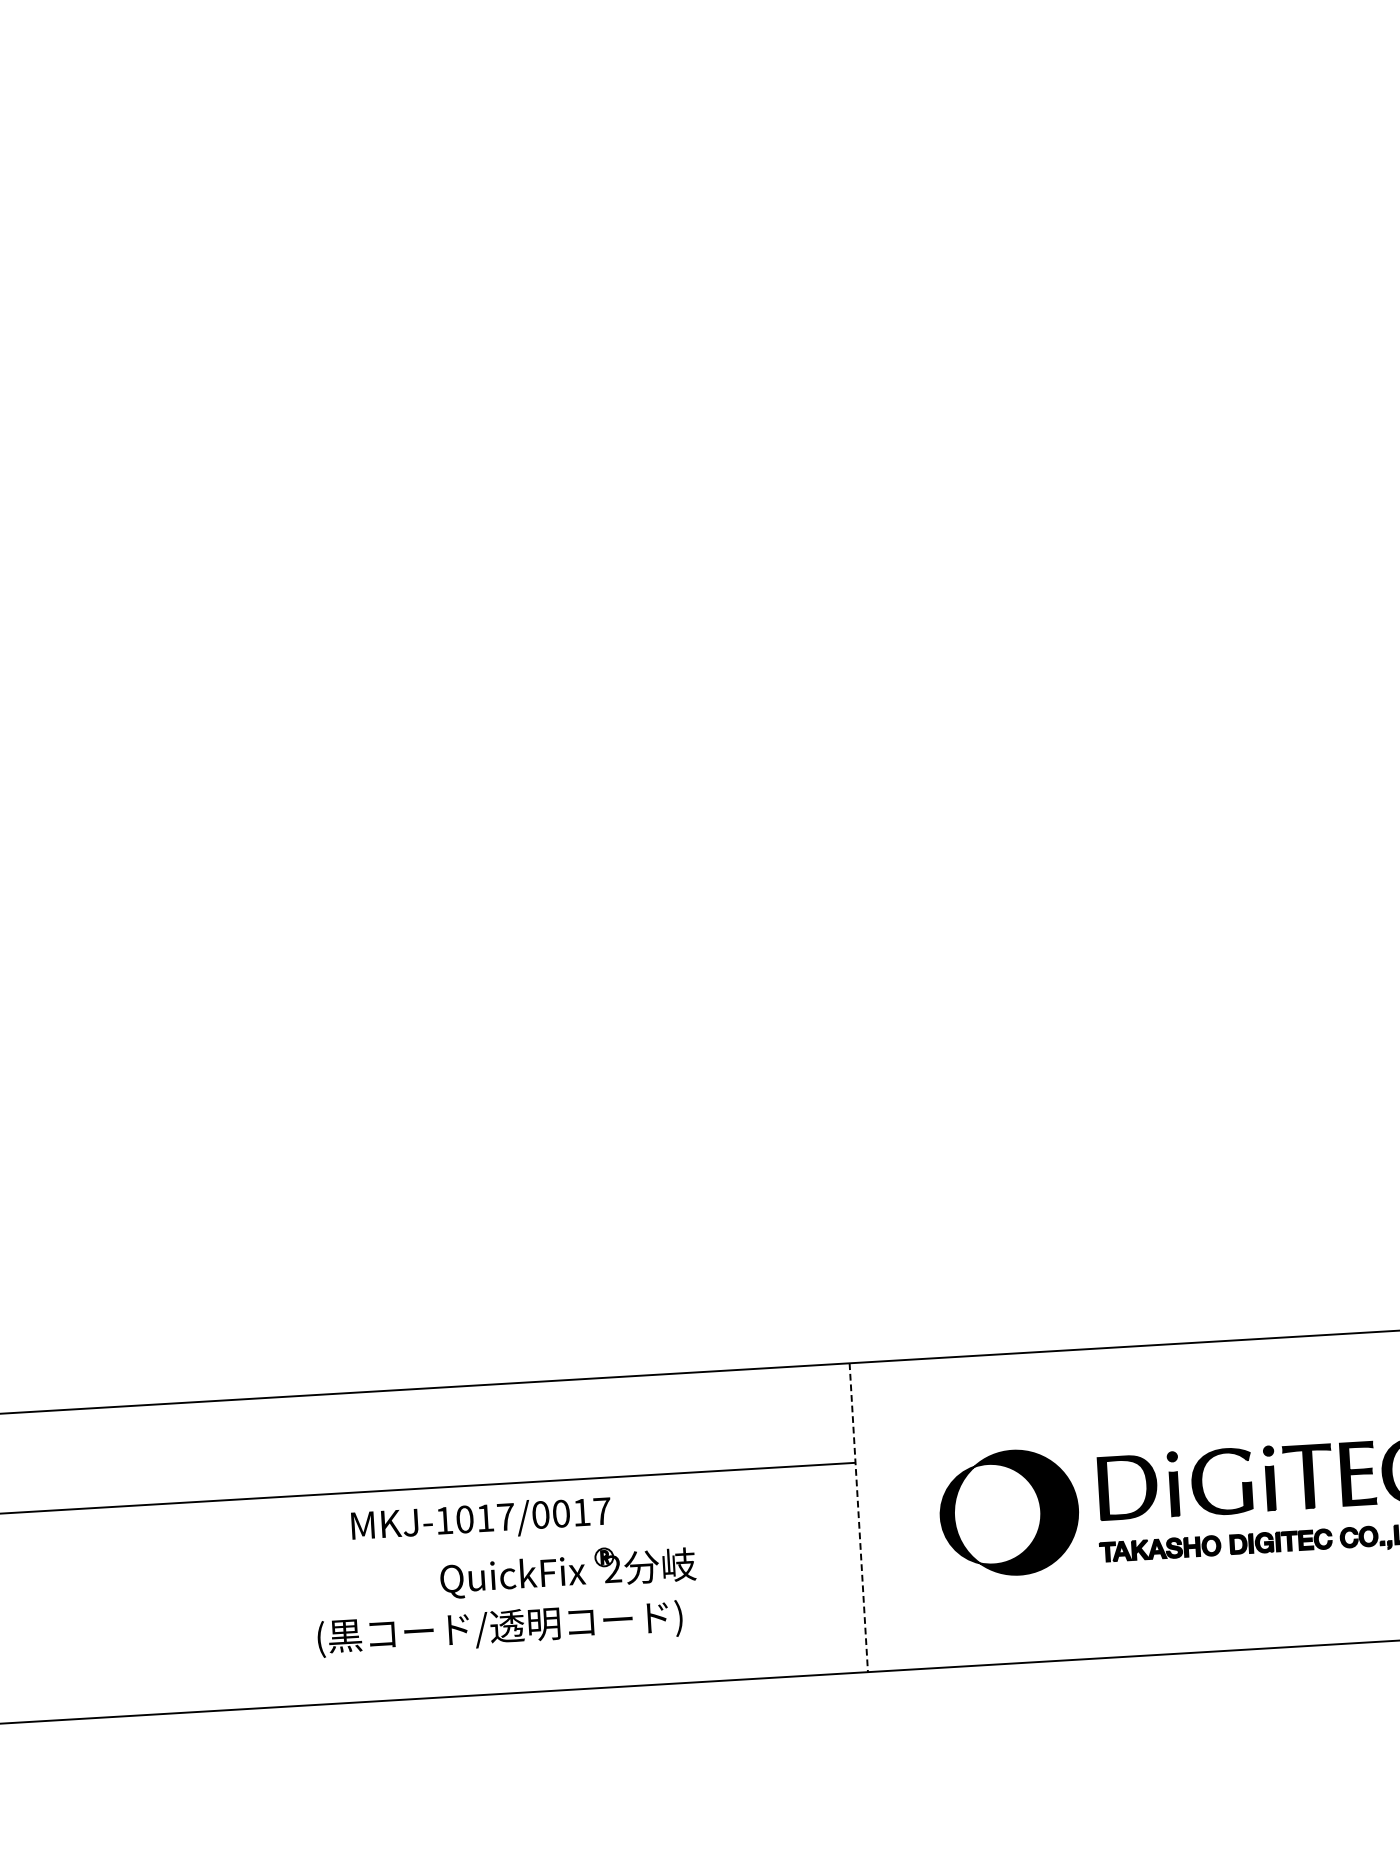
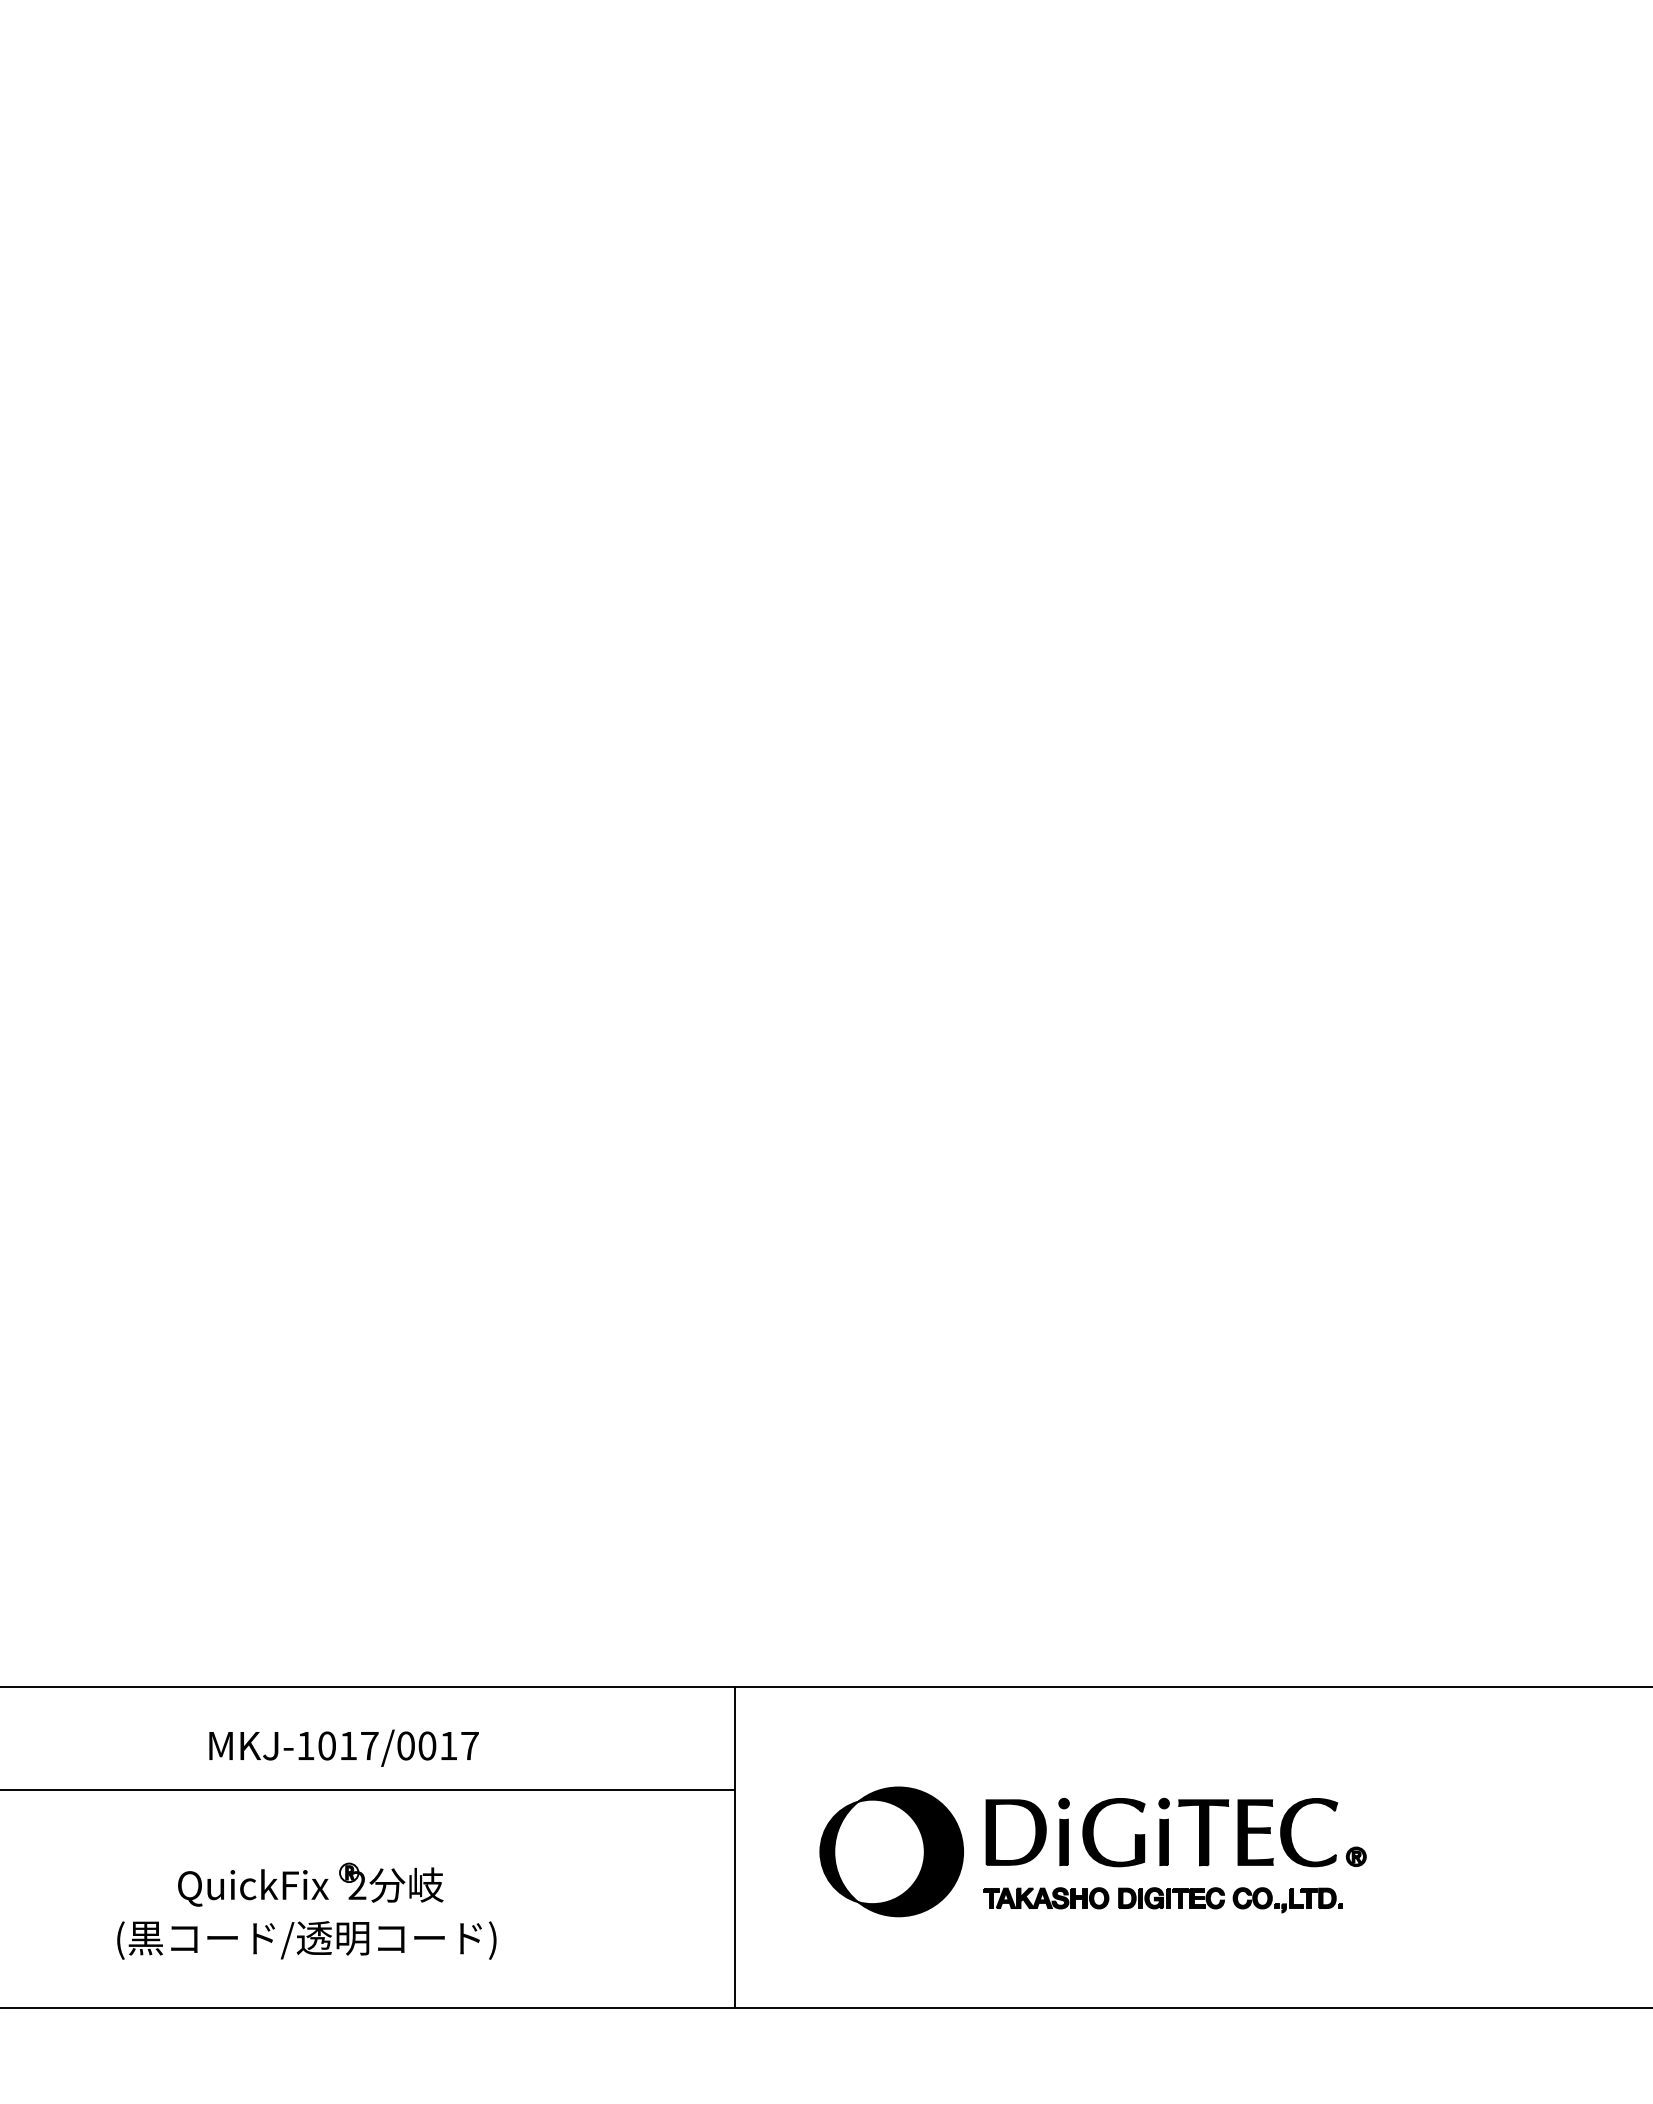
line: (858, 1517) -> (735, 1847), dashed -> solid
text: (480, 1520) -> (343, 1747), moved
part: (567, 1570) -> (310, 1884), moved
text: (499, 1628) -> (306, 1940), moved

